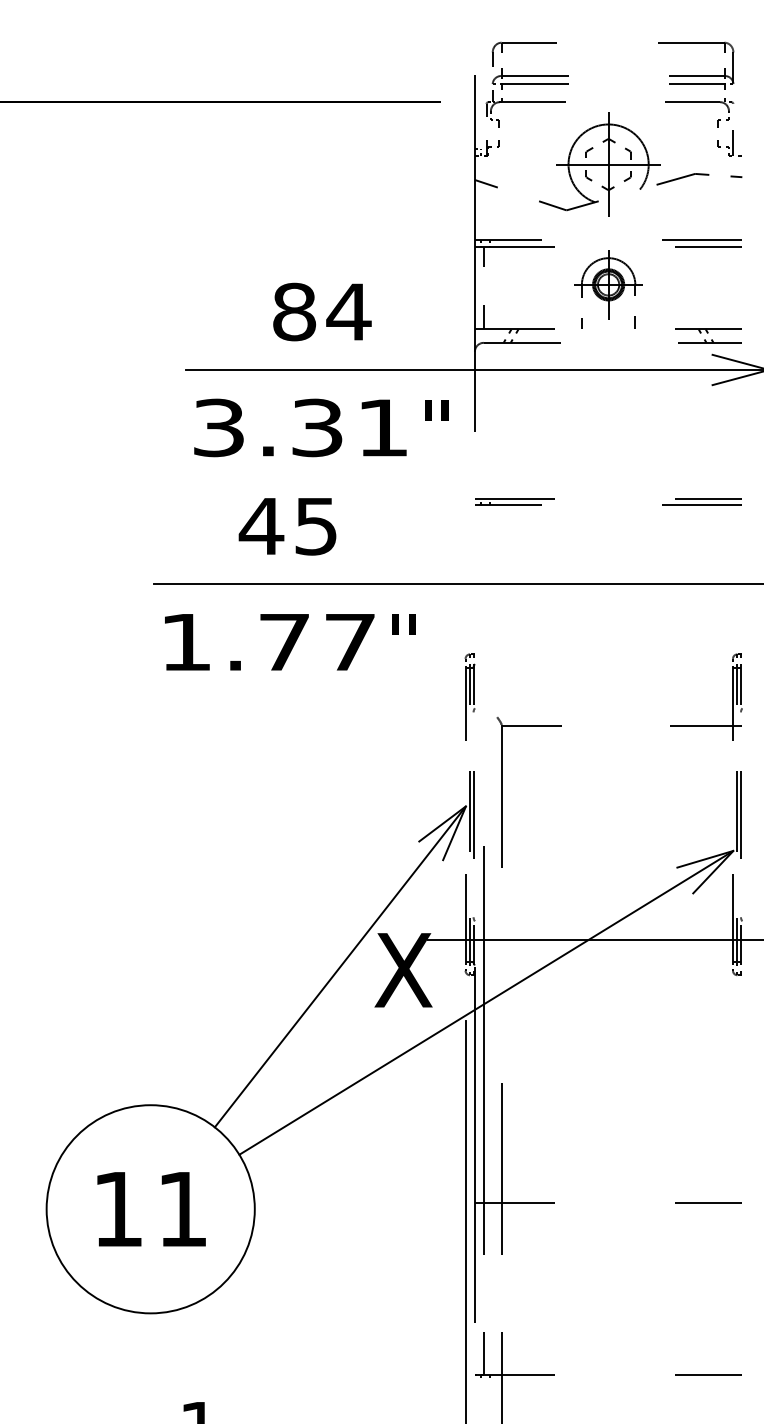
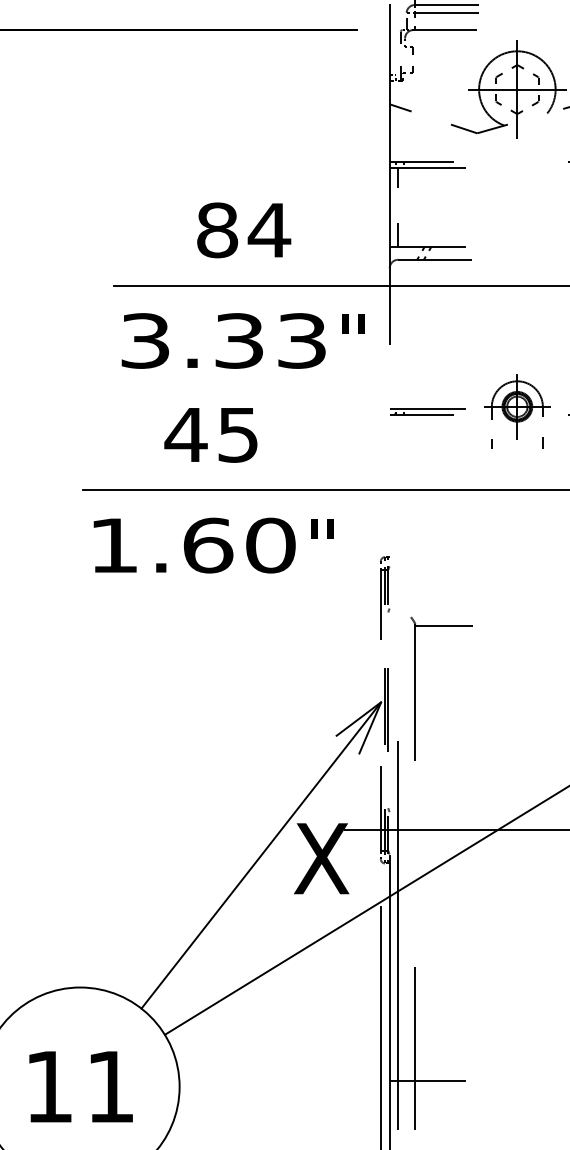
part: (608, 289) -> (517, 411), moved
text: (382, 427) -> (301, 340), 3.31 -> 3.33
text: (317, 642) -> (239, 545), 1.77 -> 1.60

